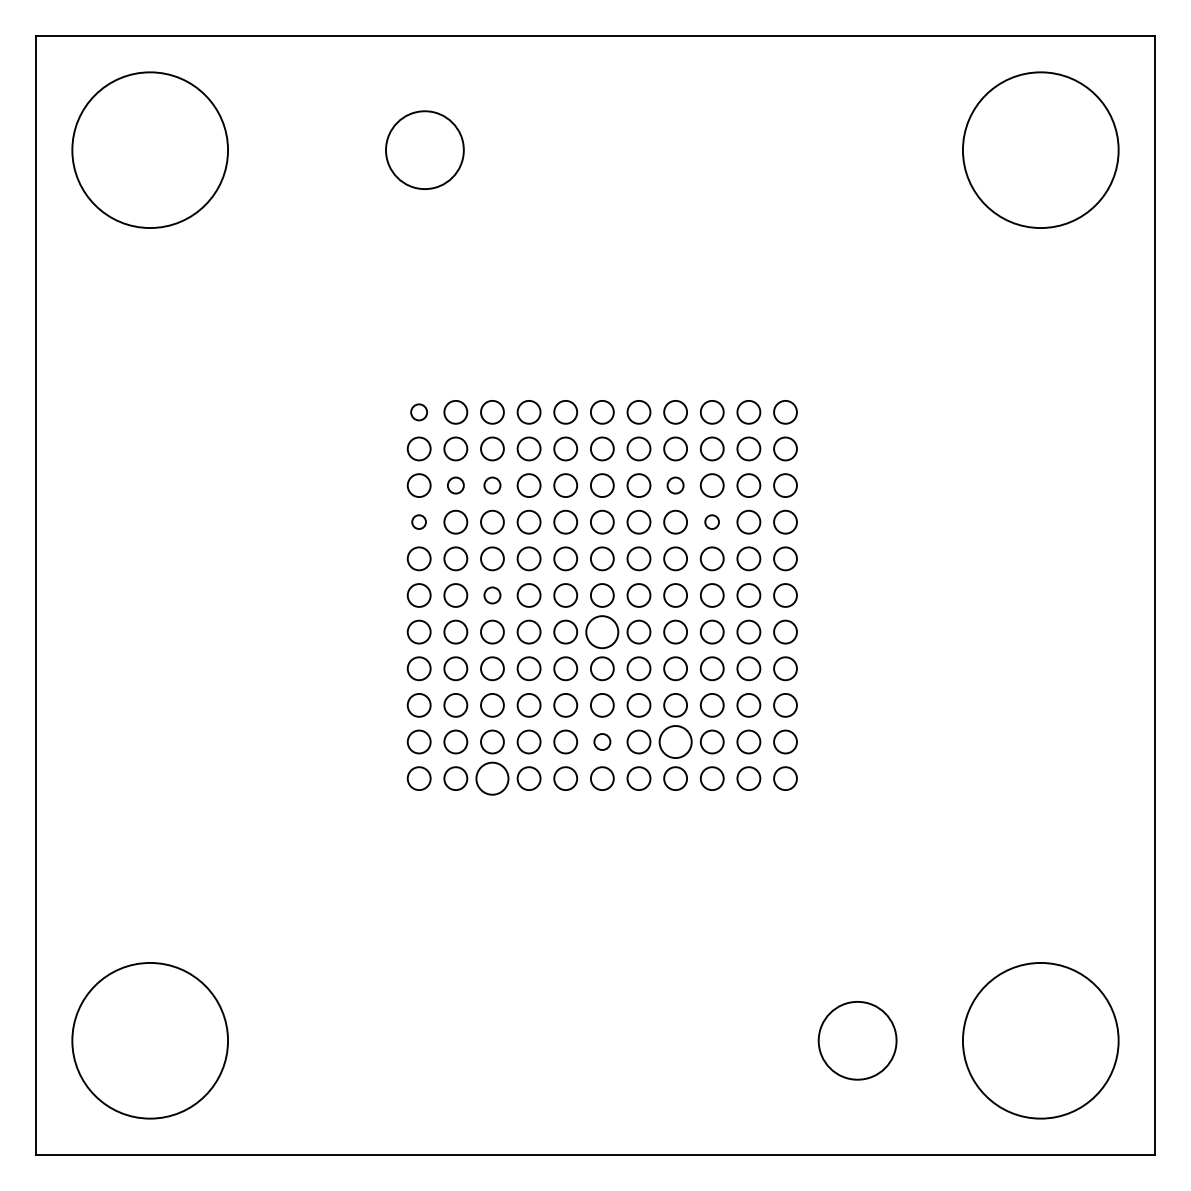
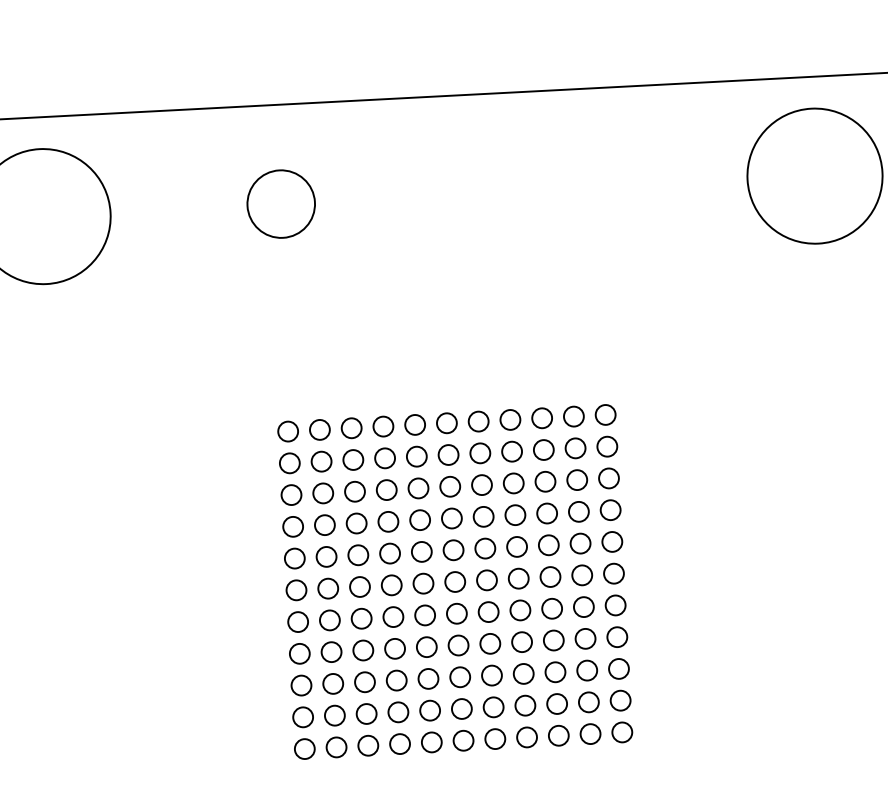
circle: (418, 412) -> (287, 431), size x1.43
circle: (455, 485) -> (322, 493), size x1.43
circle: (492, 485) -> (355, 491), size x1.43
circle: (675, 485) -> (513, 483), size x1.43
circle: (418, 521) -> (292, 526), size x1.67
circle: (711, 521) -> (546, 512), size x1.67
circle: (492, 595) -> (360, 587), size x1.43
circle: (602, 631) -> (457, 613), size x0.71
circle: (602, 741) -> (461, 708), size x1.43
circle: (675, 741) -> (525, 705), size x0.71
circle: (492, 778) -> (368, 745), size x0.71

